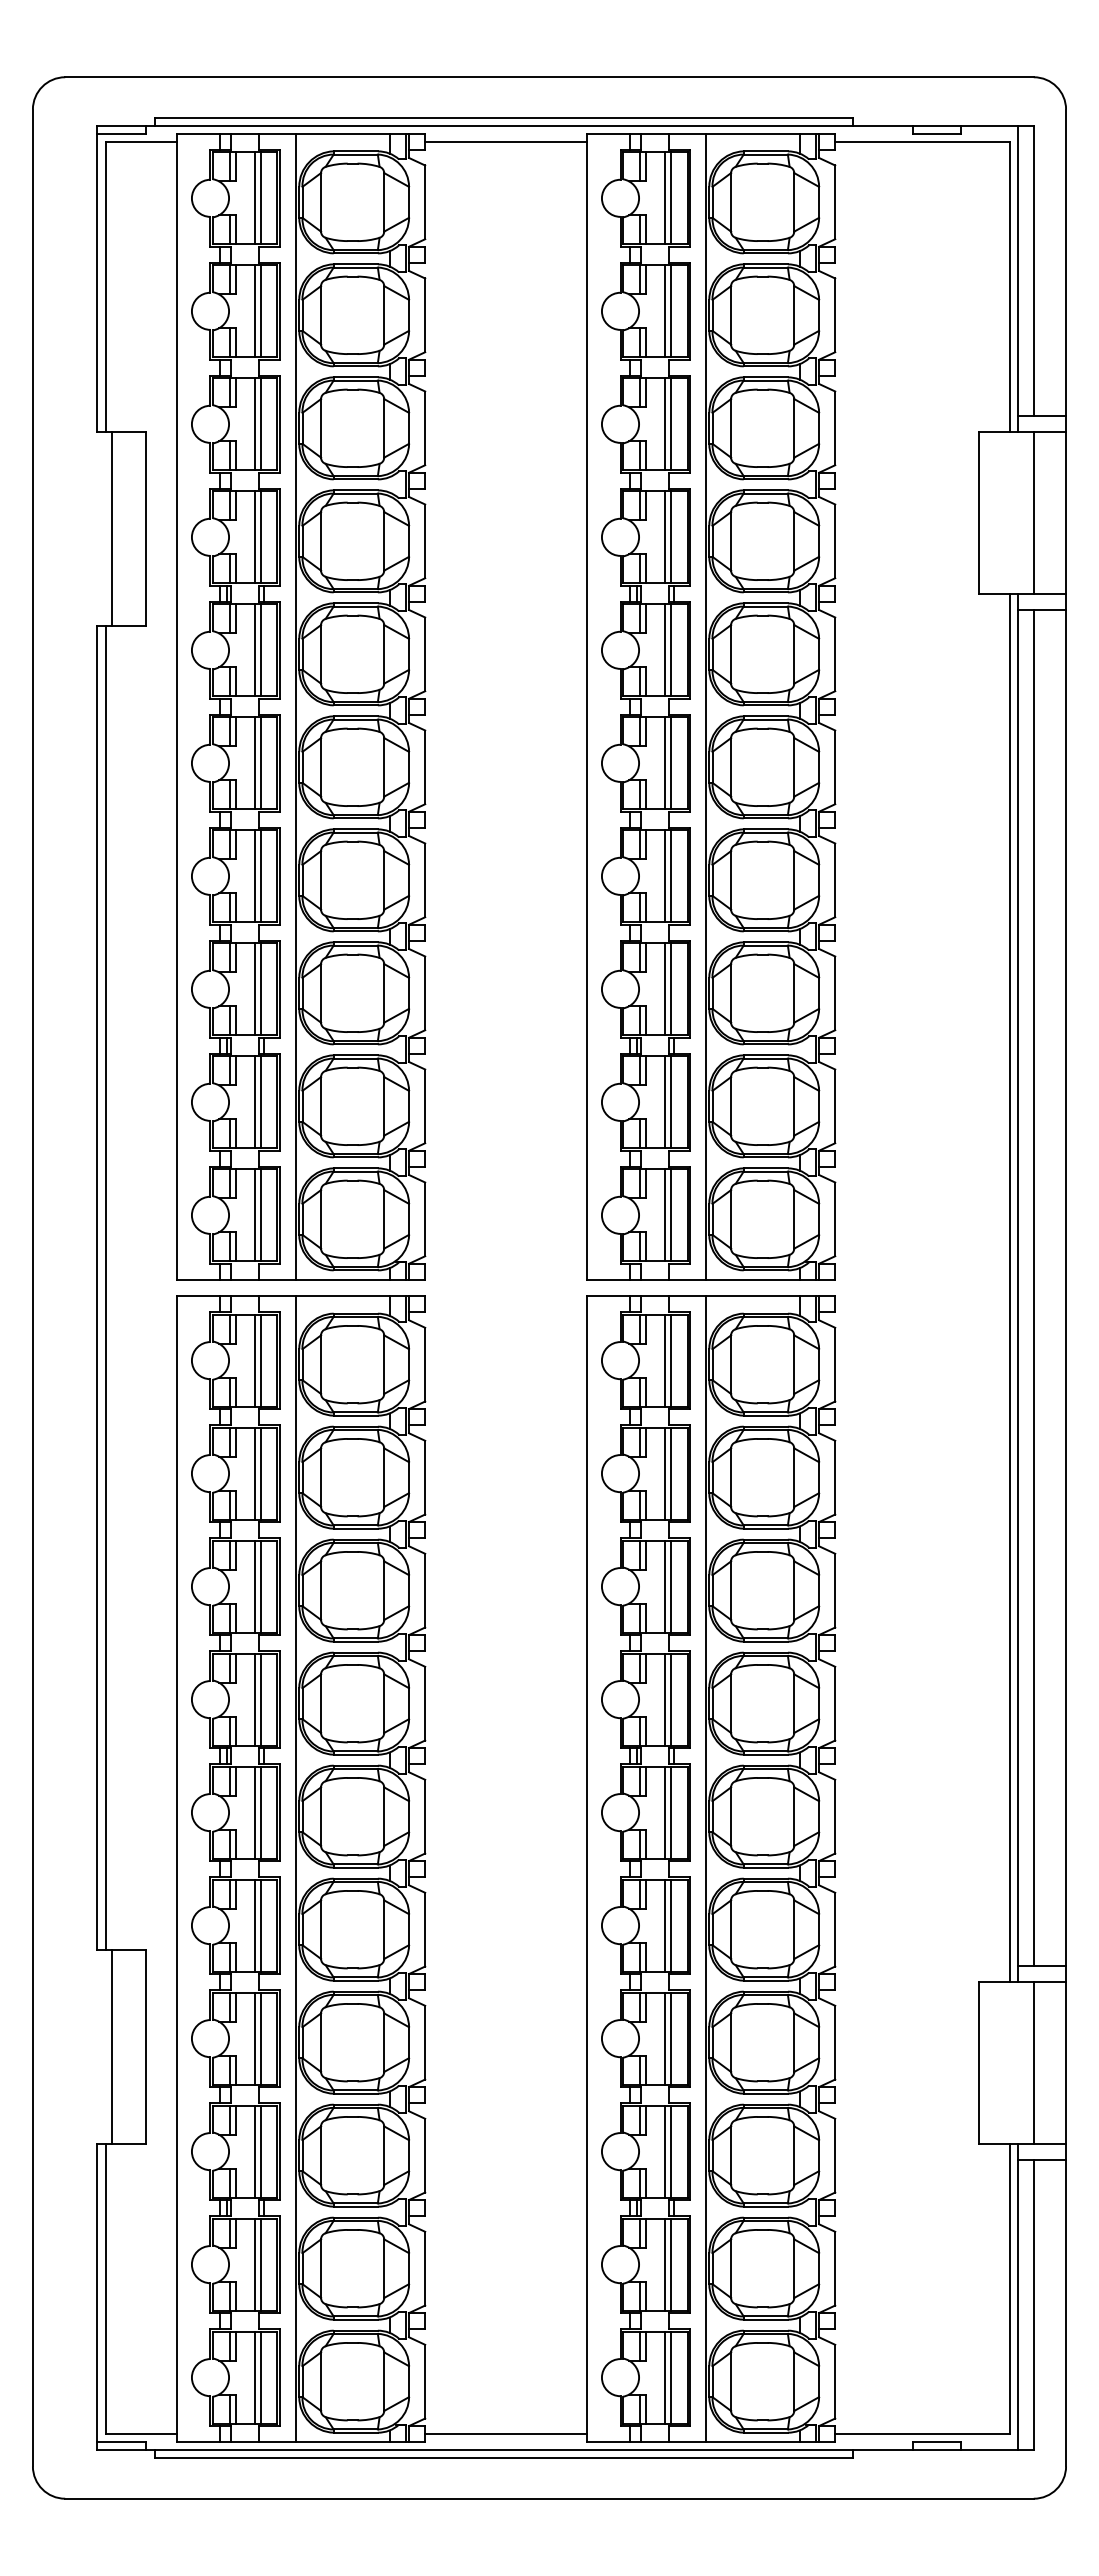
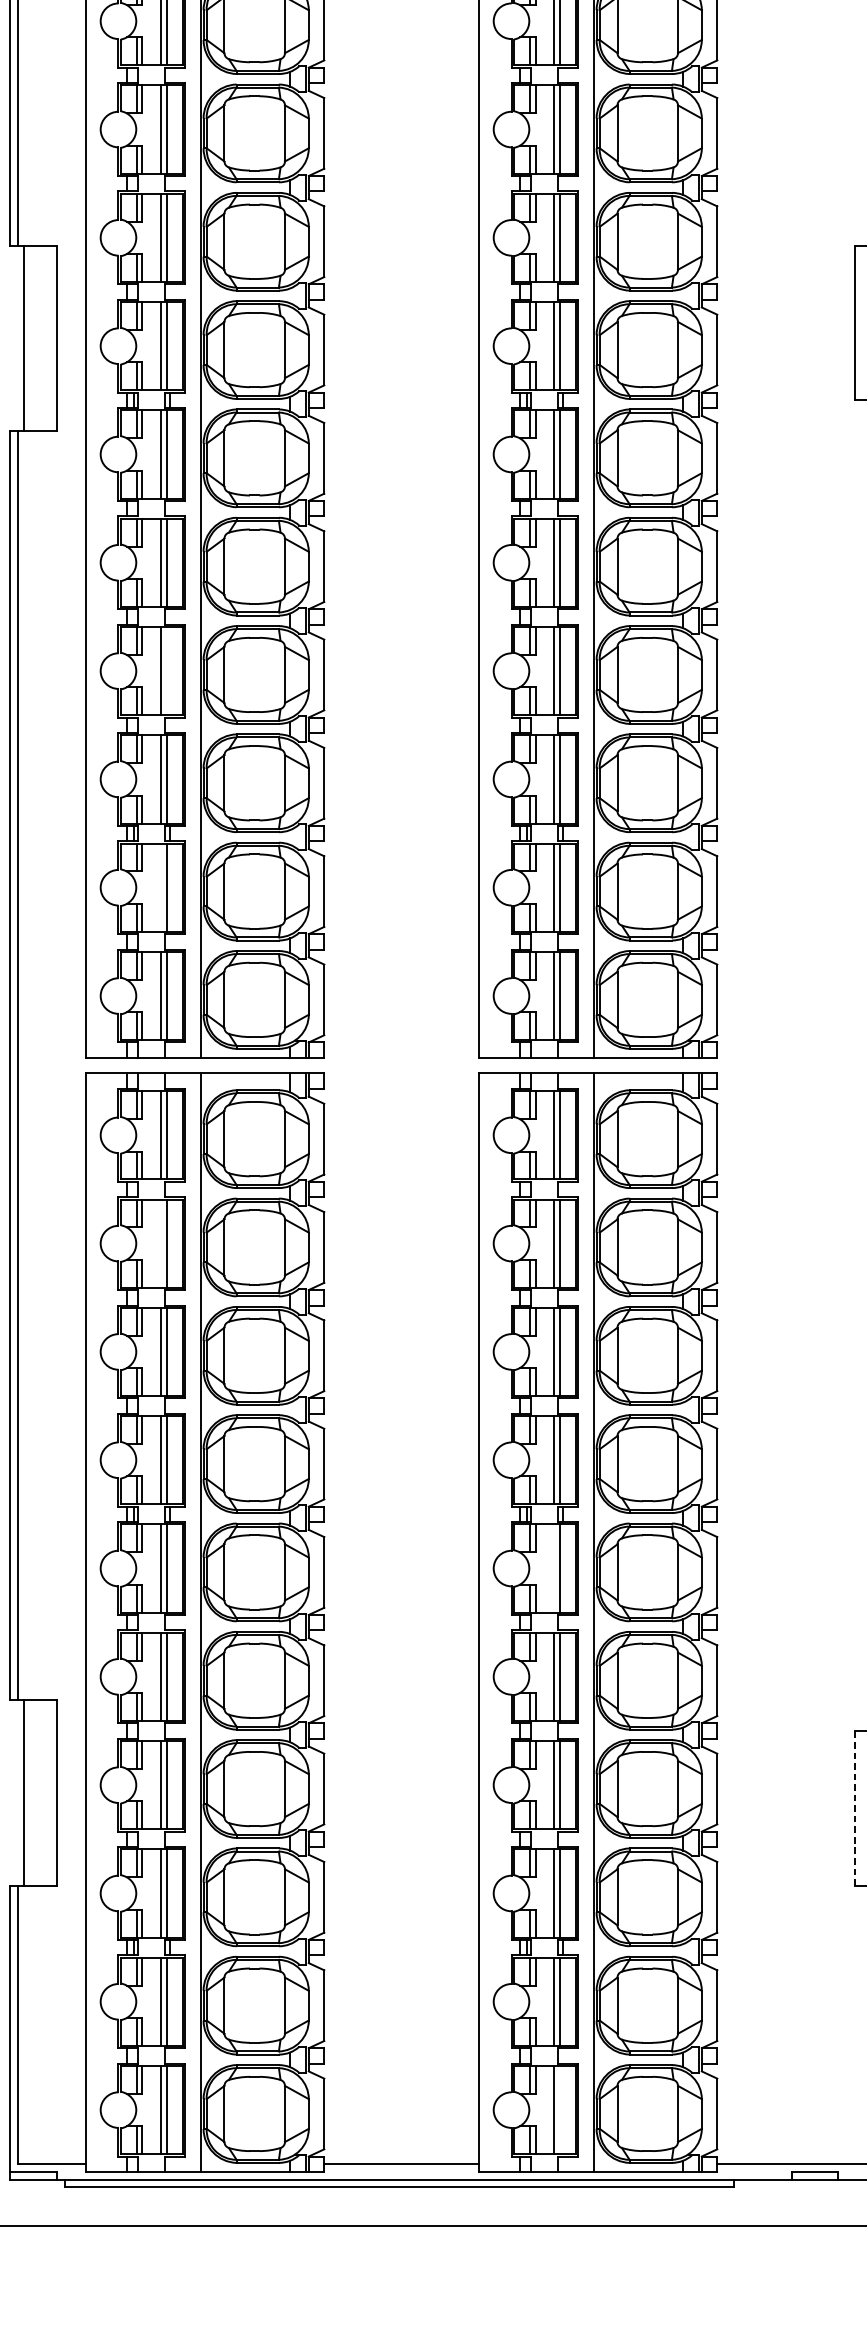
line: (260, 876) -> (166, 671), removed
line: (254, 1102) -> (160, 887), removed
line: (254, 1473) -> (160, 1243), removed
line: (664, 1812) -> (553, 1568), removed
line: (978, 2062) -> (854, 1808), solid -> dashed
line: (670, 2377) -> (559, 2109), removed

